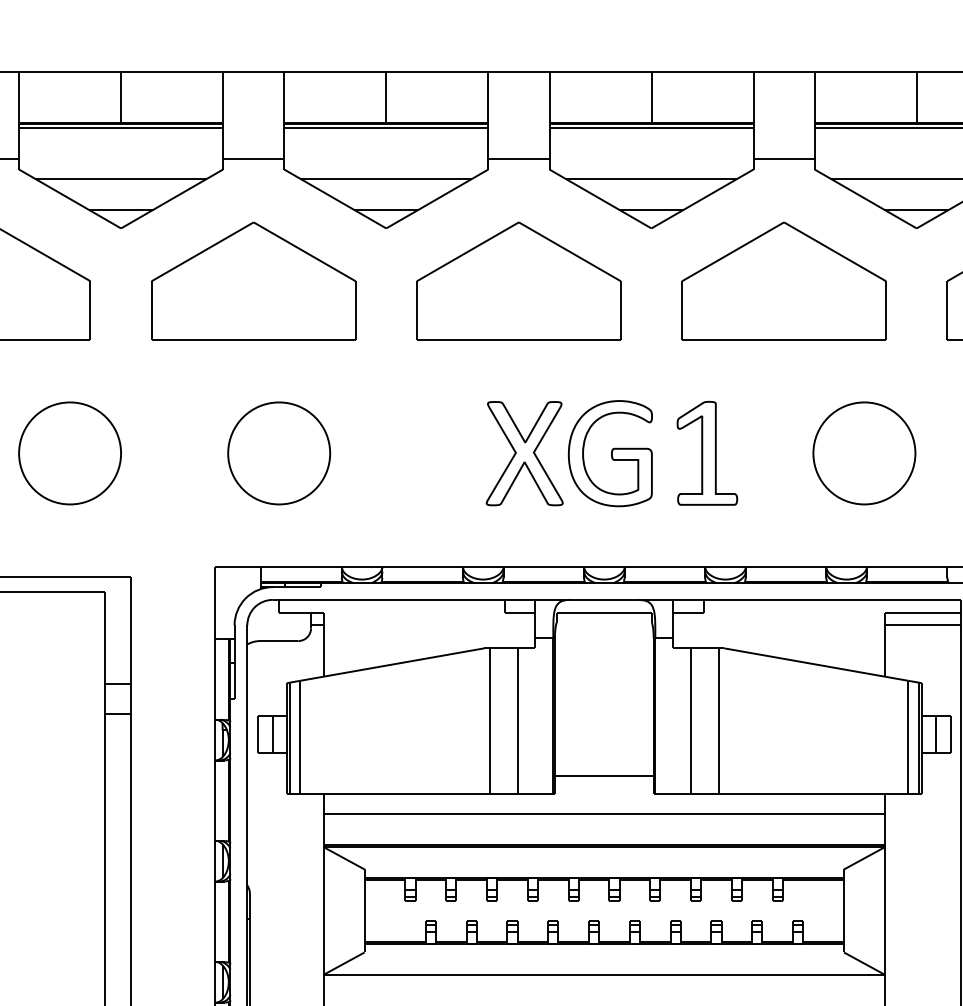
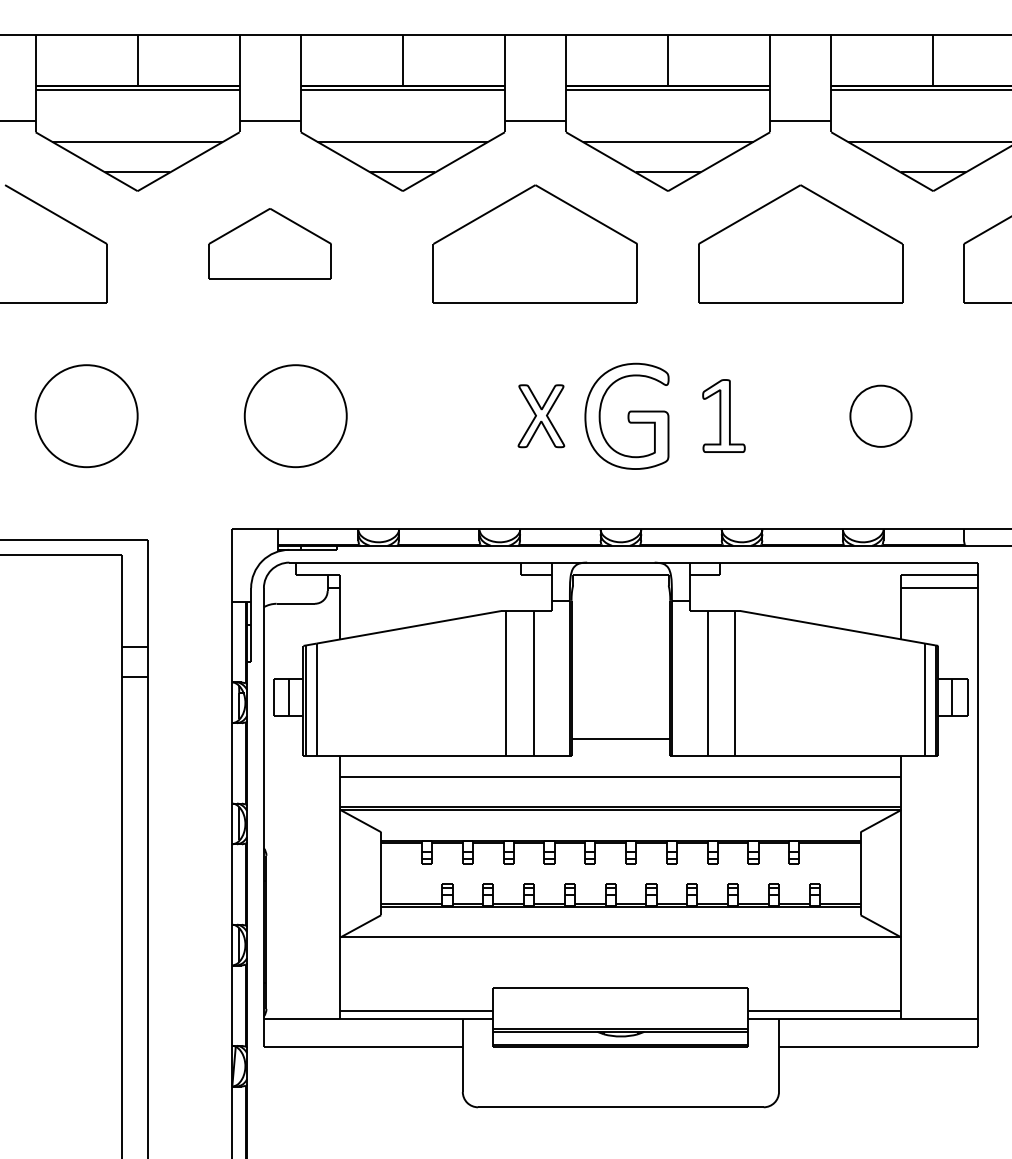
part: (252, 280) -> (269, 243), size x0.6
part: (524, 452) -> (541, 415), size x0.6
part: (706, 452) -> (723, 415), size x0.7
part: (863, 453) -> (880, 416), size x0.6

